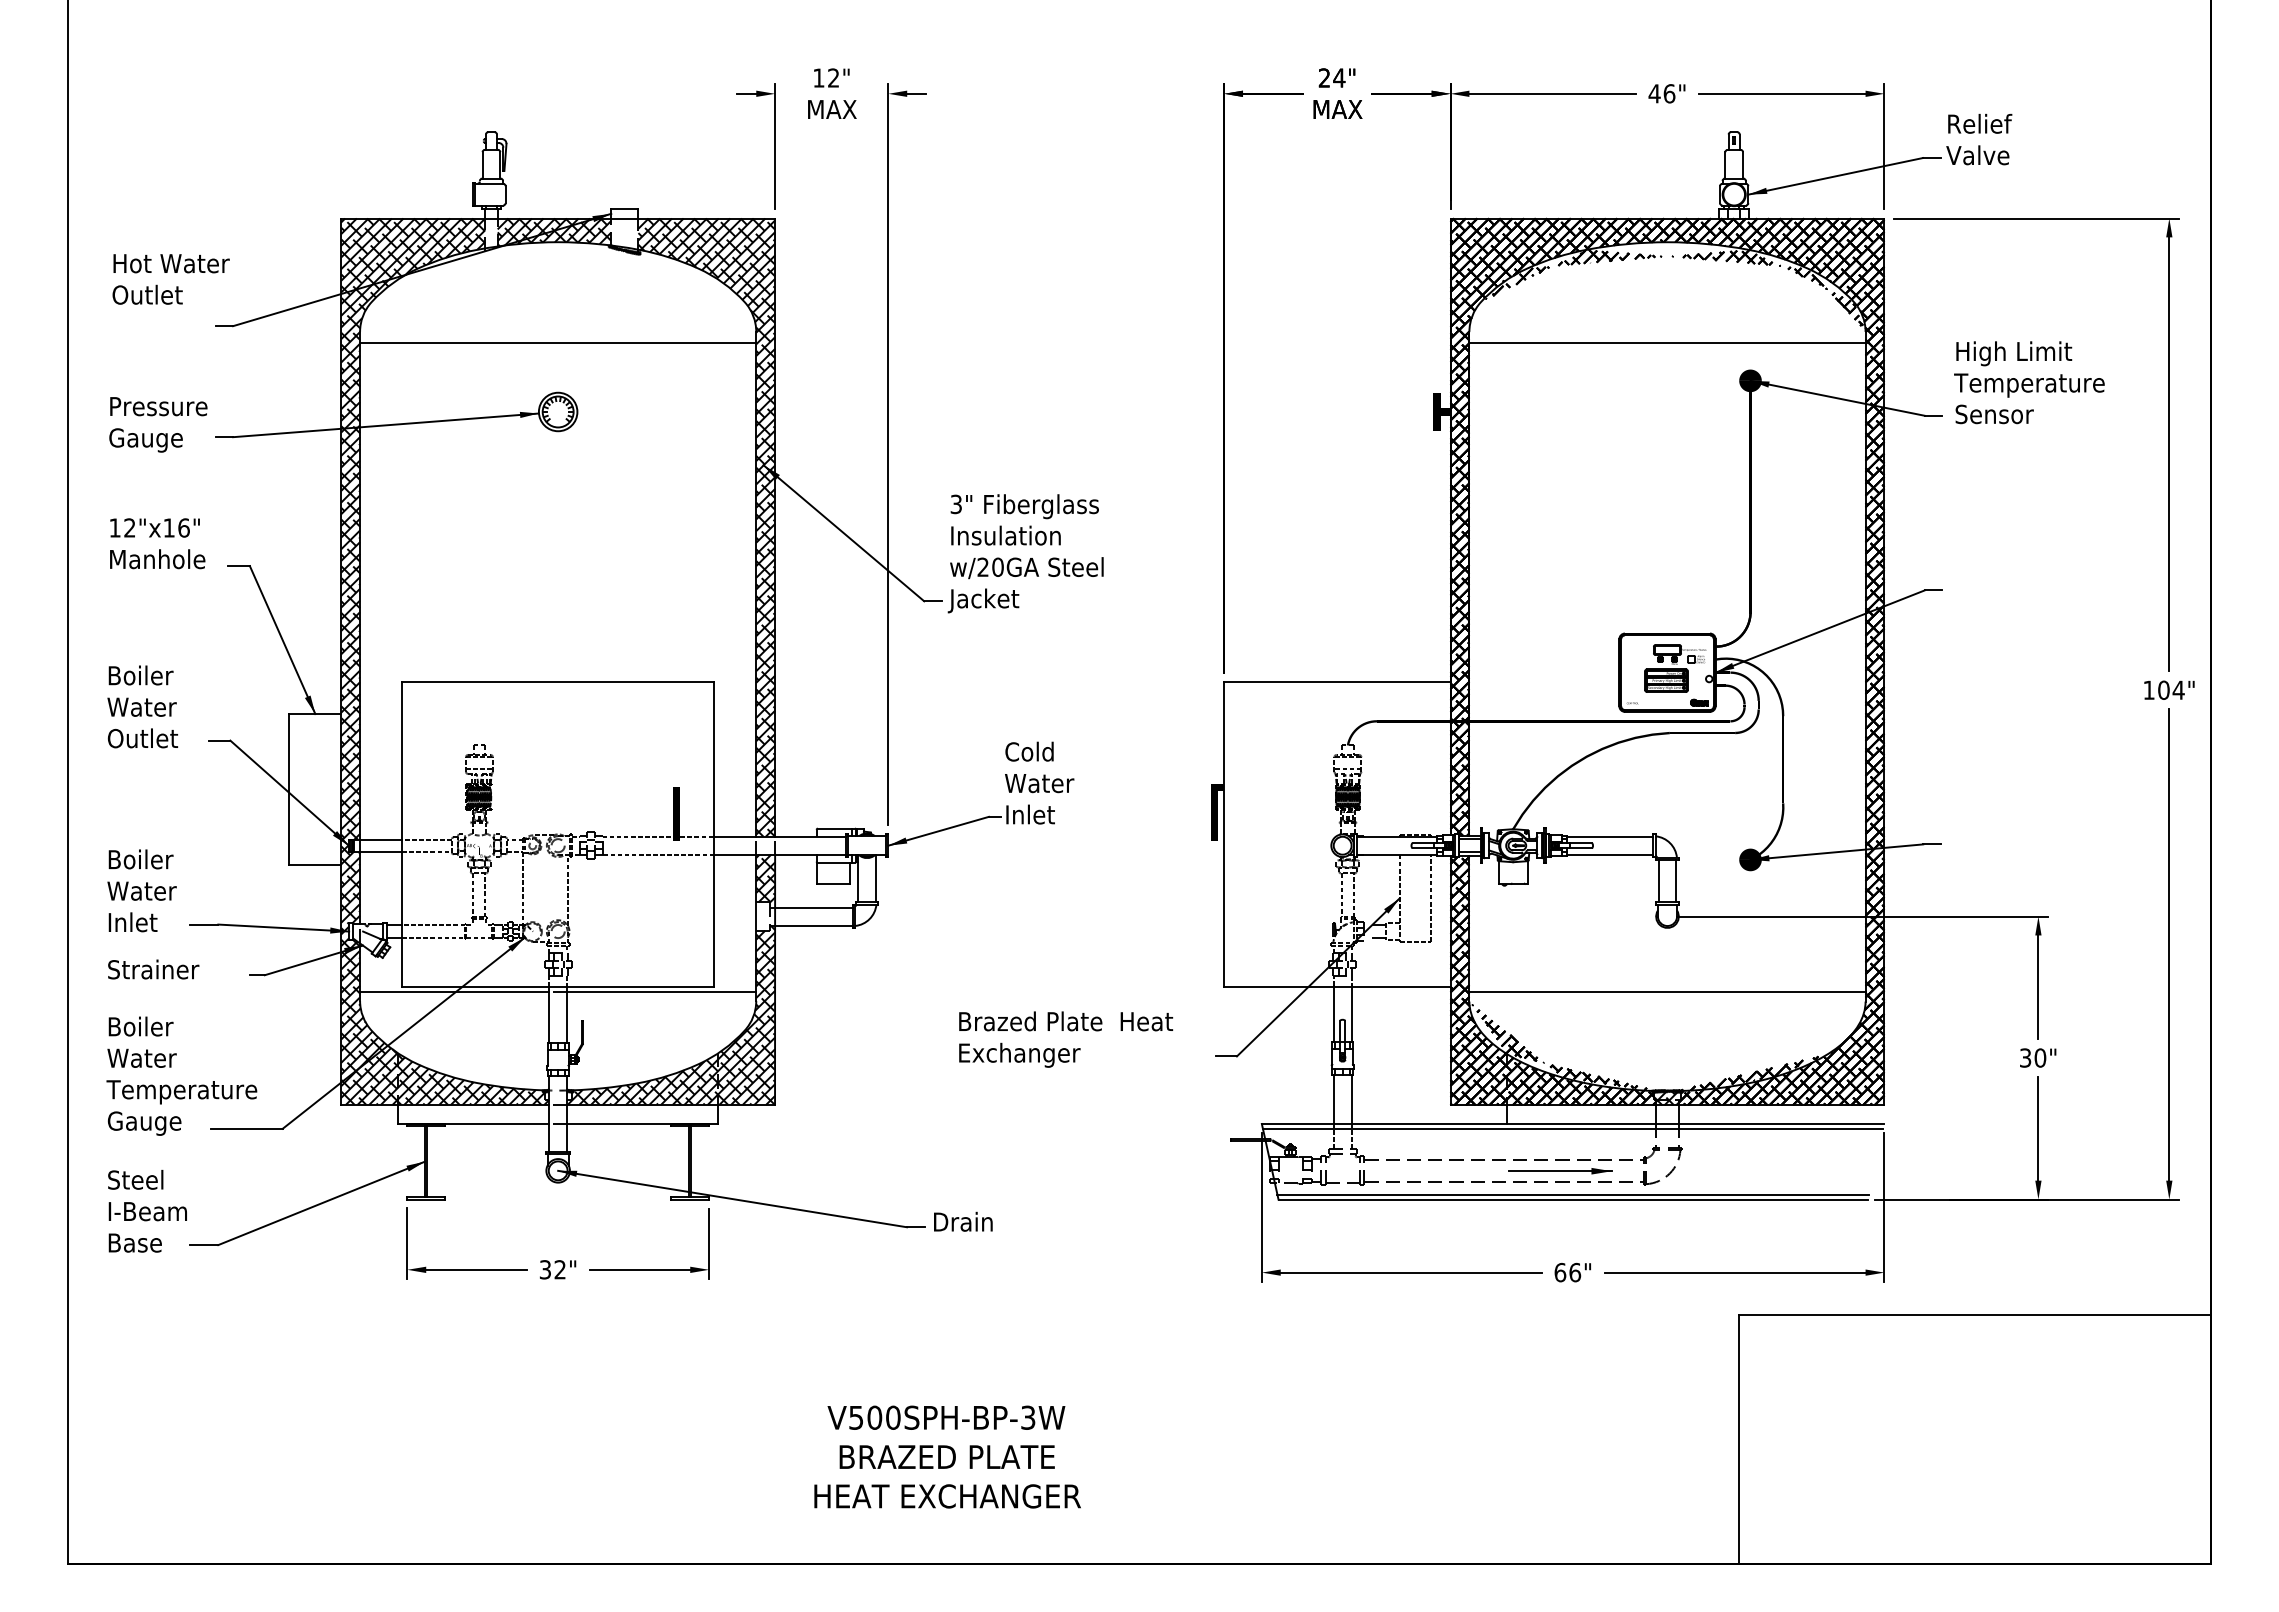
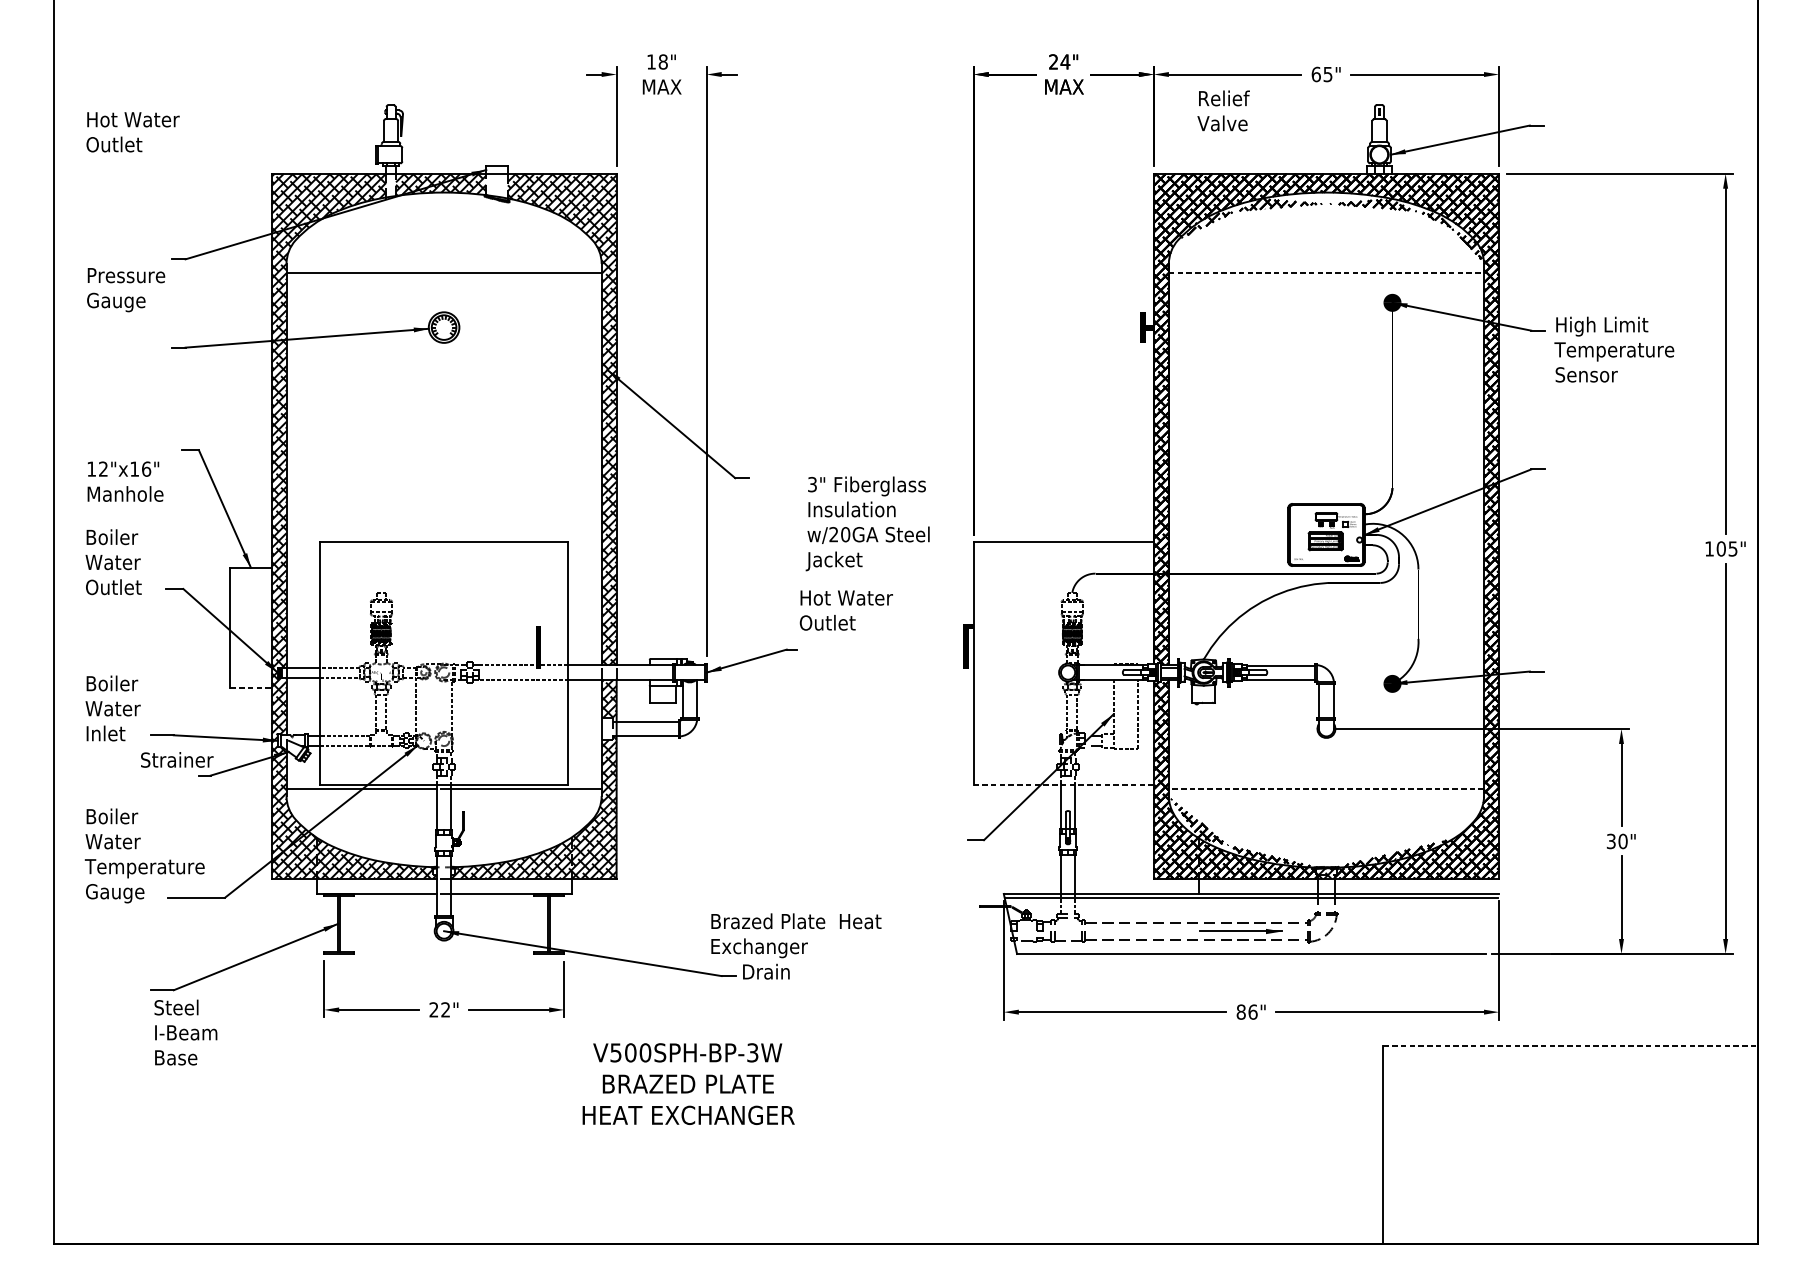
text: (833, 77) -> (663, 61), 12" -> 18"
text: (1661, 93) -> (1321, 74), 46" -> 65"
text: (1979, 139) -> (1223, 110), moved
text: (170, 279) -> (132, 132), moved
line: (1667, 343) -> (1326, 273), solid -> dashed
text: (2029, 382) -> (1614, 349), moved
text: (158, 424) -> (126, 289), moved
text: (157, 543) -> (125, 481), moved
text: (1025, 553) -> (867, 523), moved
text: (2178, 689) -> (1732, 548), 104" -> 105"
text: (1063, 782) -> (846, 622), Cold Water Inlet -> Hot Water Outlet
line: (315, 864) -> (251, 687), solid -> dashed
text: (153, 969) -> (177, 759), moved
line: (1336, 986) -> (1063, 784), solid -> dashed
line: (1666, 992) -> (1325, 789), solid -> dashed
text: (1066, 1039) -> (796, 935), moved
line: (1572, 1194) -> (1250, 950), removed
text: (147, 1210) -> (185, 1031), moved
text: (544, 1269) -> (433, 1009), 32" -> 22"
text: (1560, 1272) -> (1241, 1012), 66" -> 86"
line: (1974, 1314) -> (1570, 1045), solid -> dashed
text: (947, 1456) -> (688, 1083), moved

